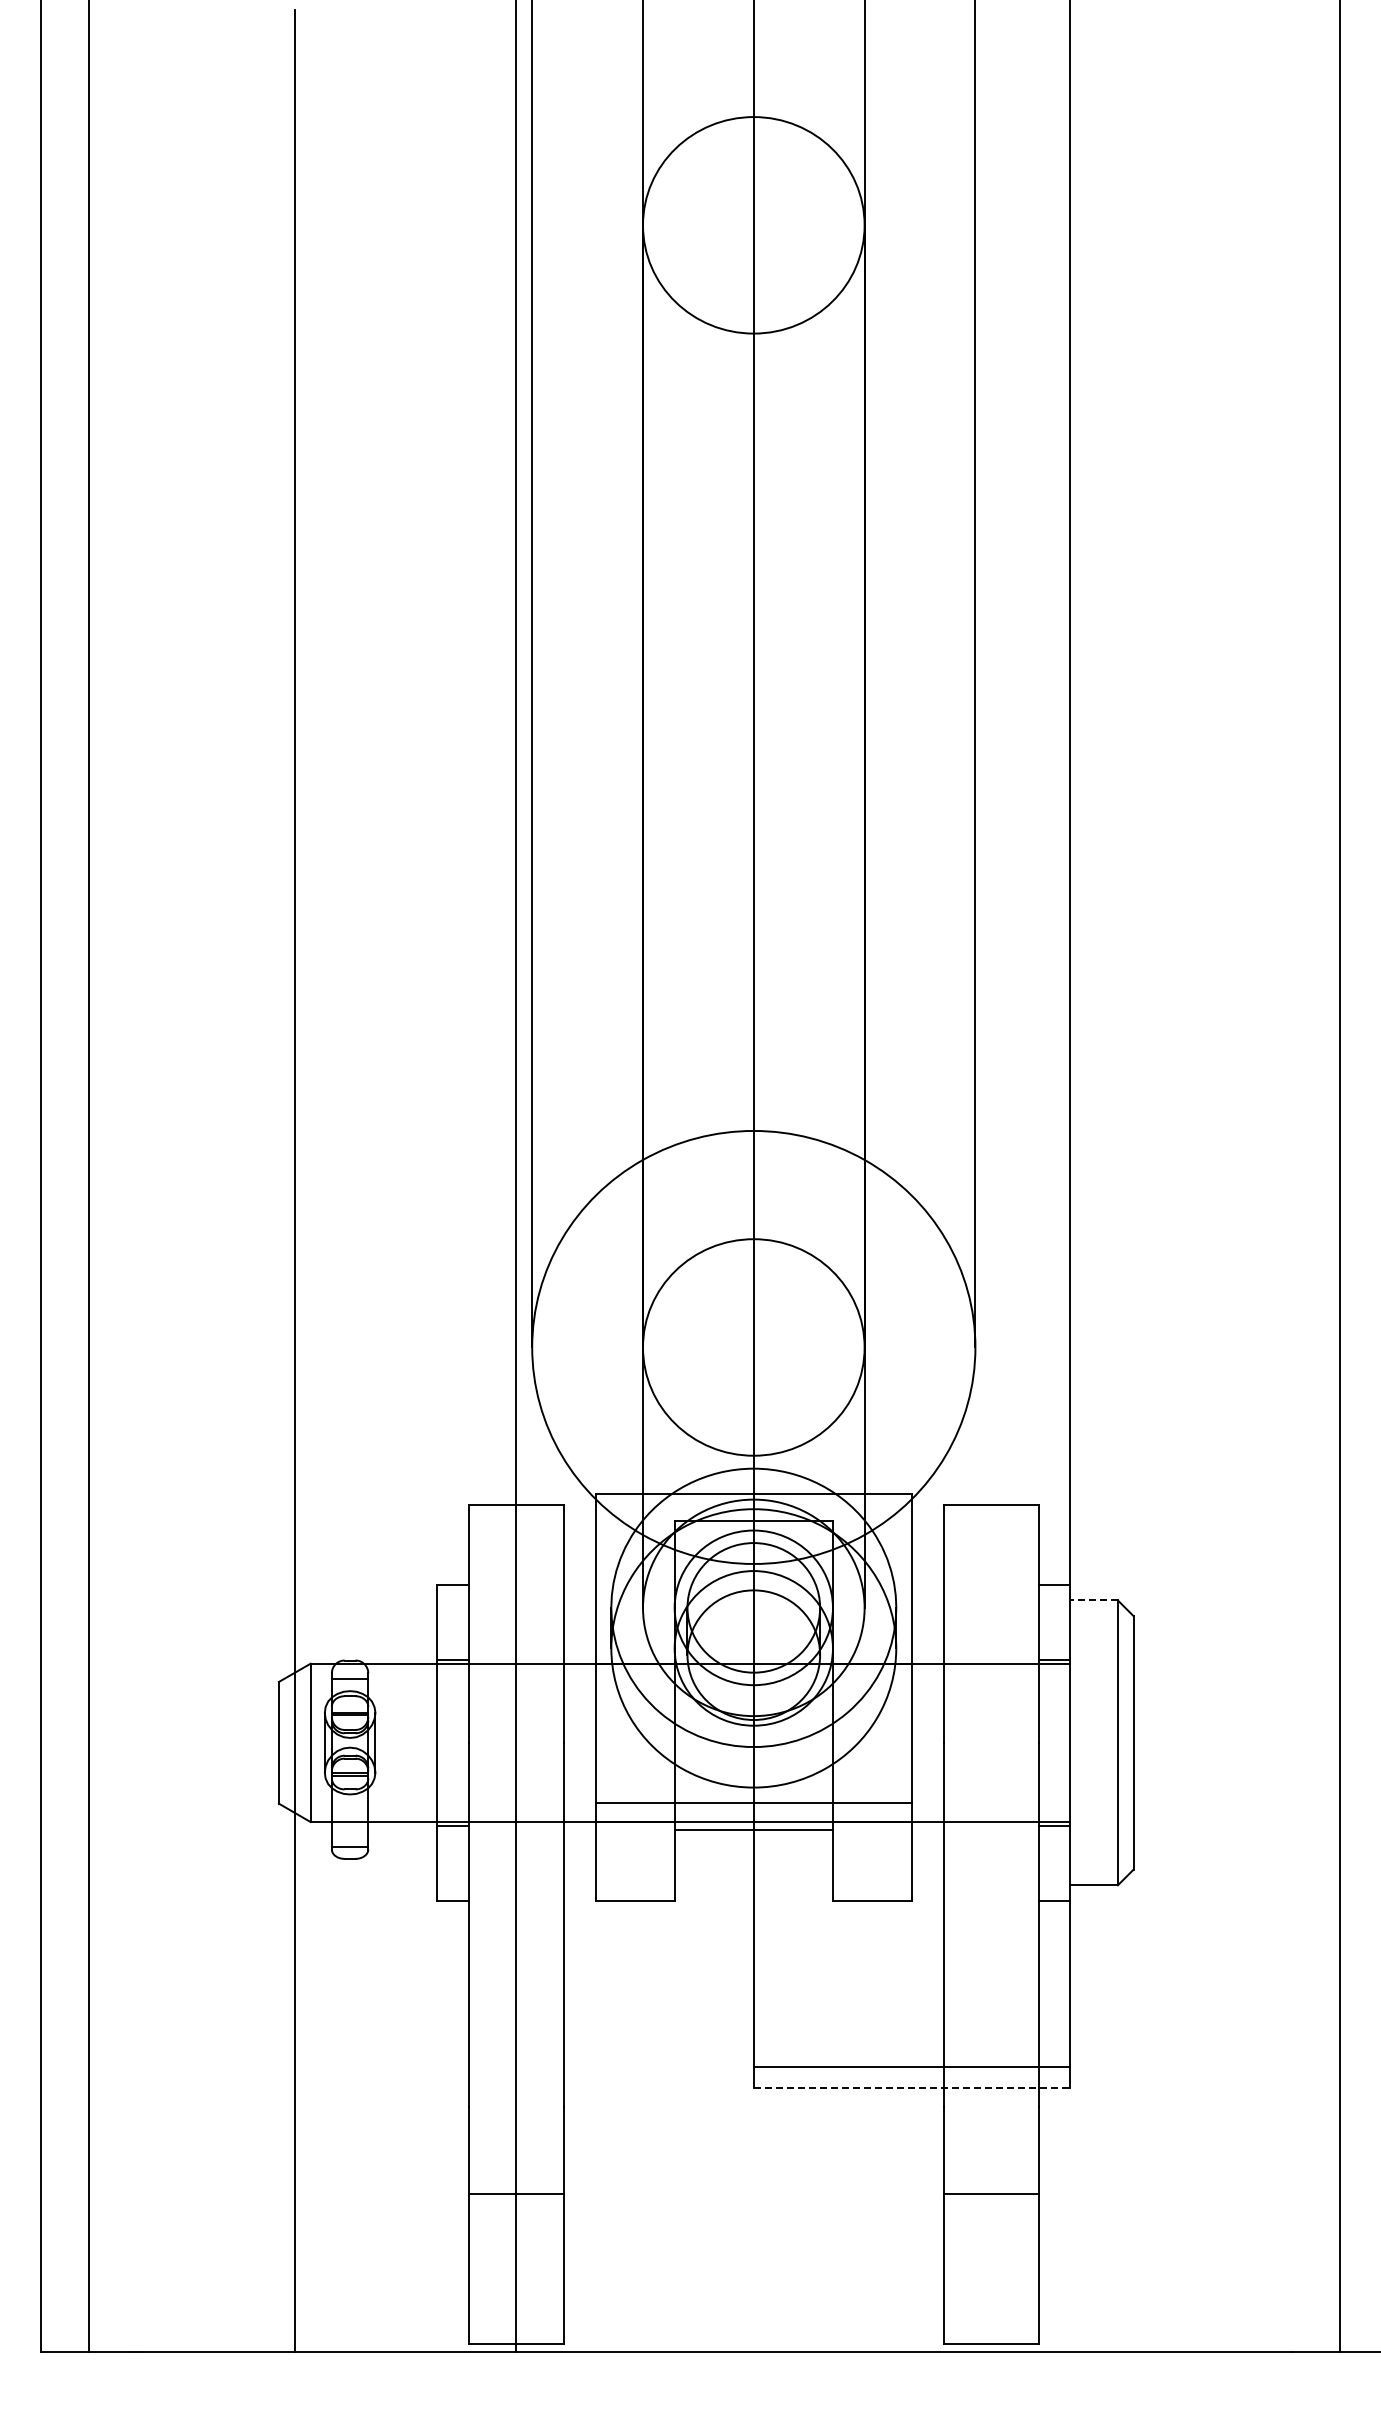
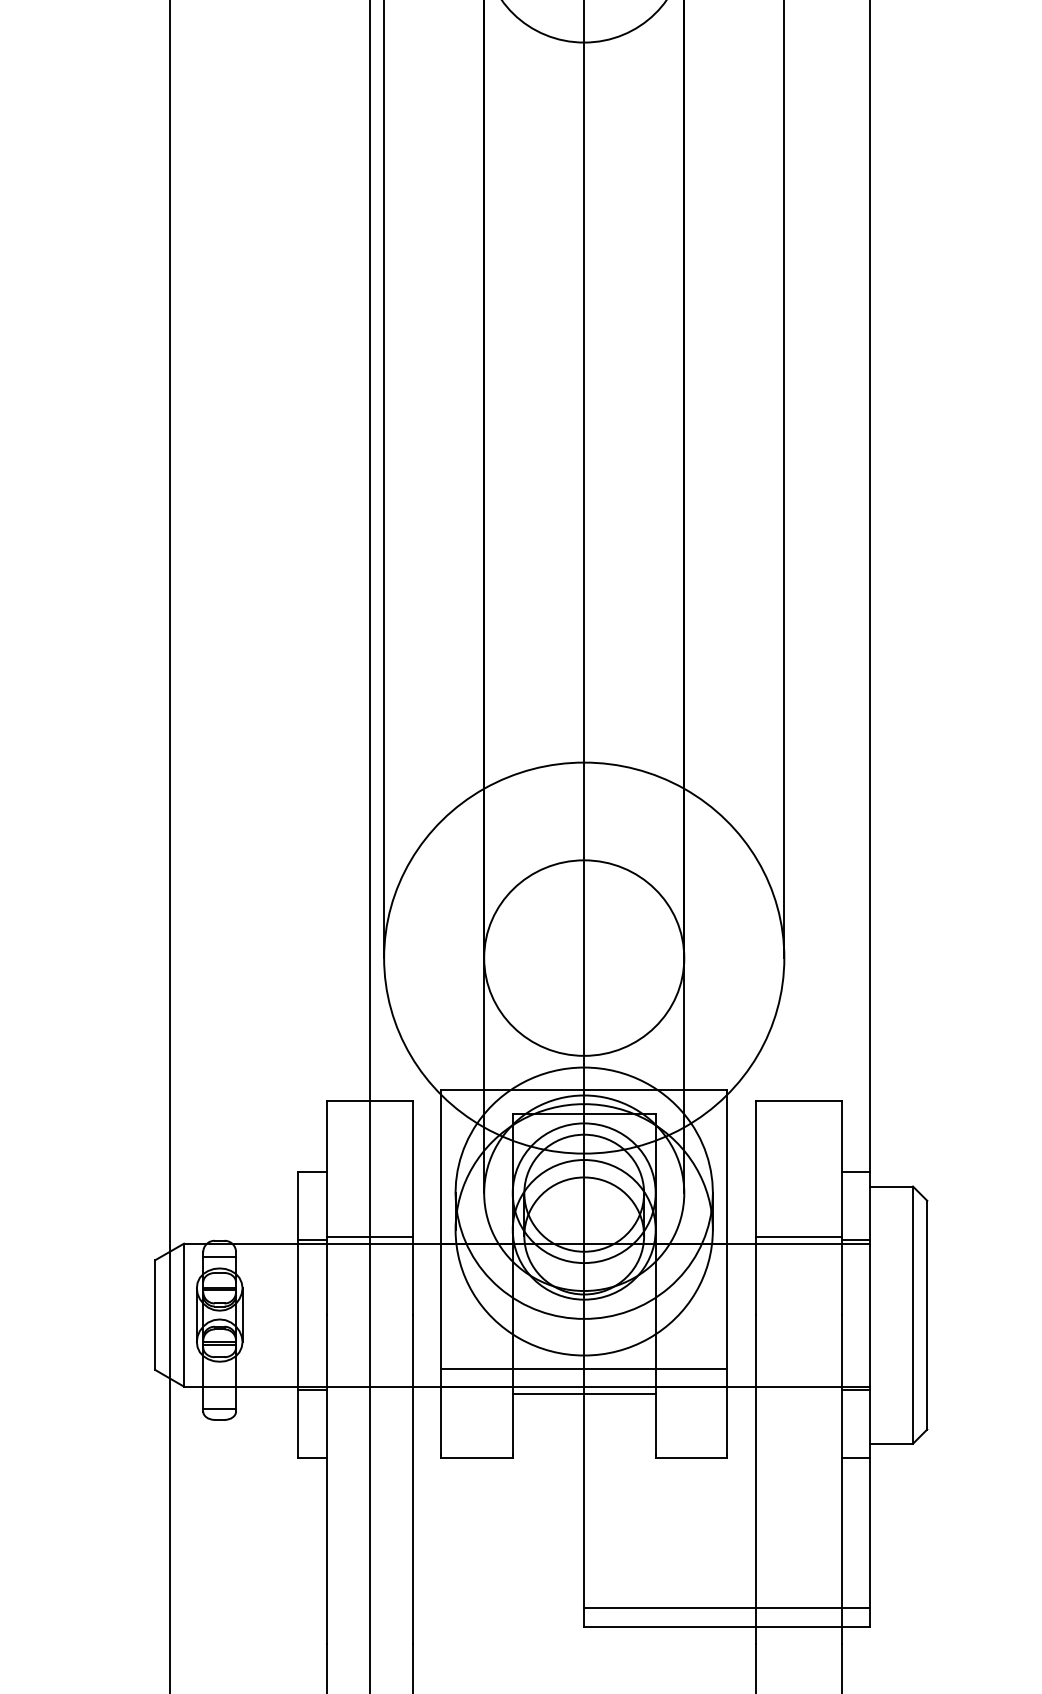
line: (1094, 1600) -> (891, 1186), dashed -> solid
line: (515, 1655) -> (369, 1236), added
line: (990, 1655) -> (797, 1236), added
line: (912, 2088) -> (727, 1627), dashed -> solid

